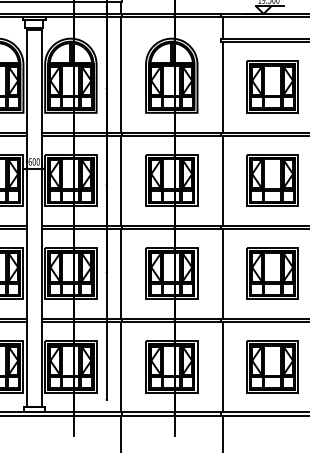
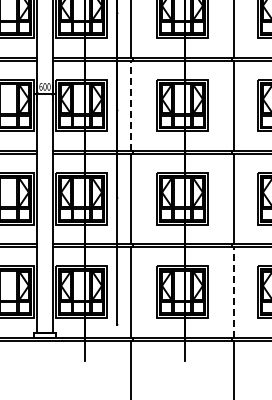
line: (120, 180) -> (131, 105), solid -> dashed
line: (222, 366) -> (233, 291), solid -> dashed

